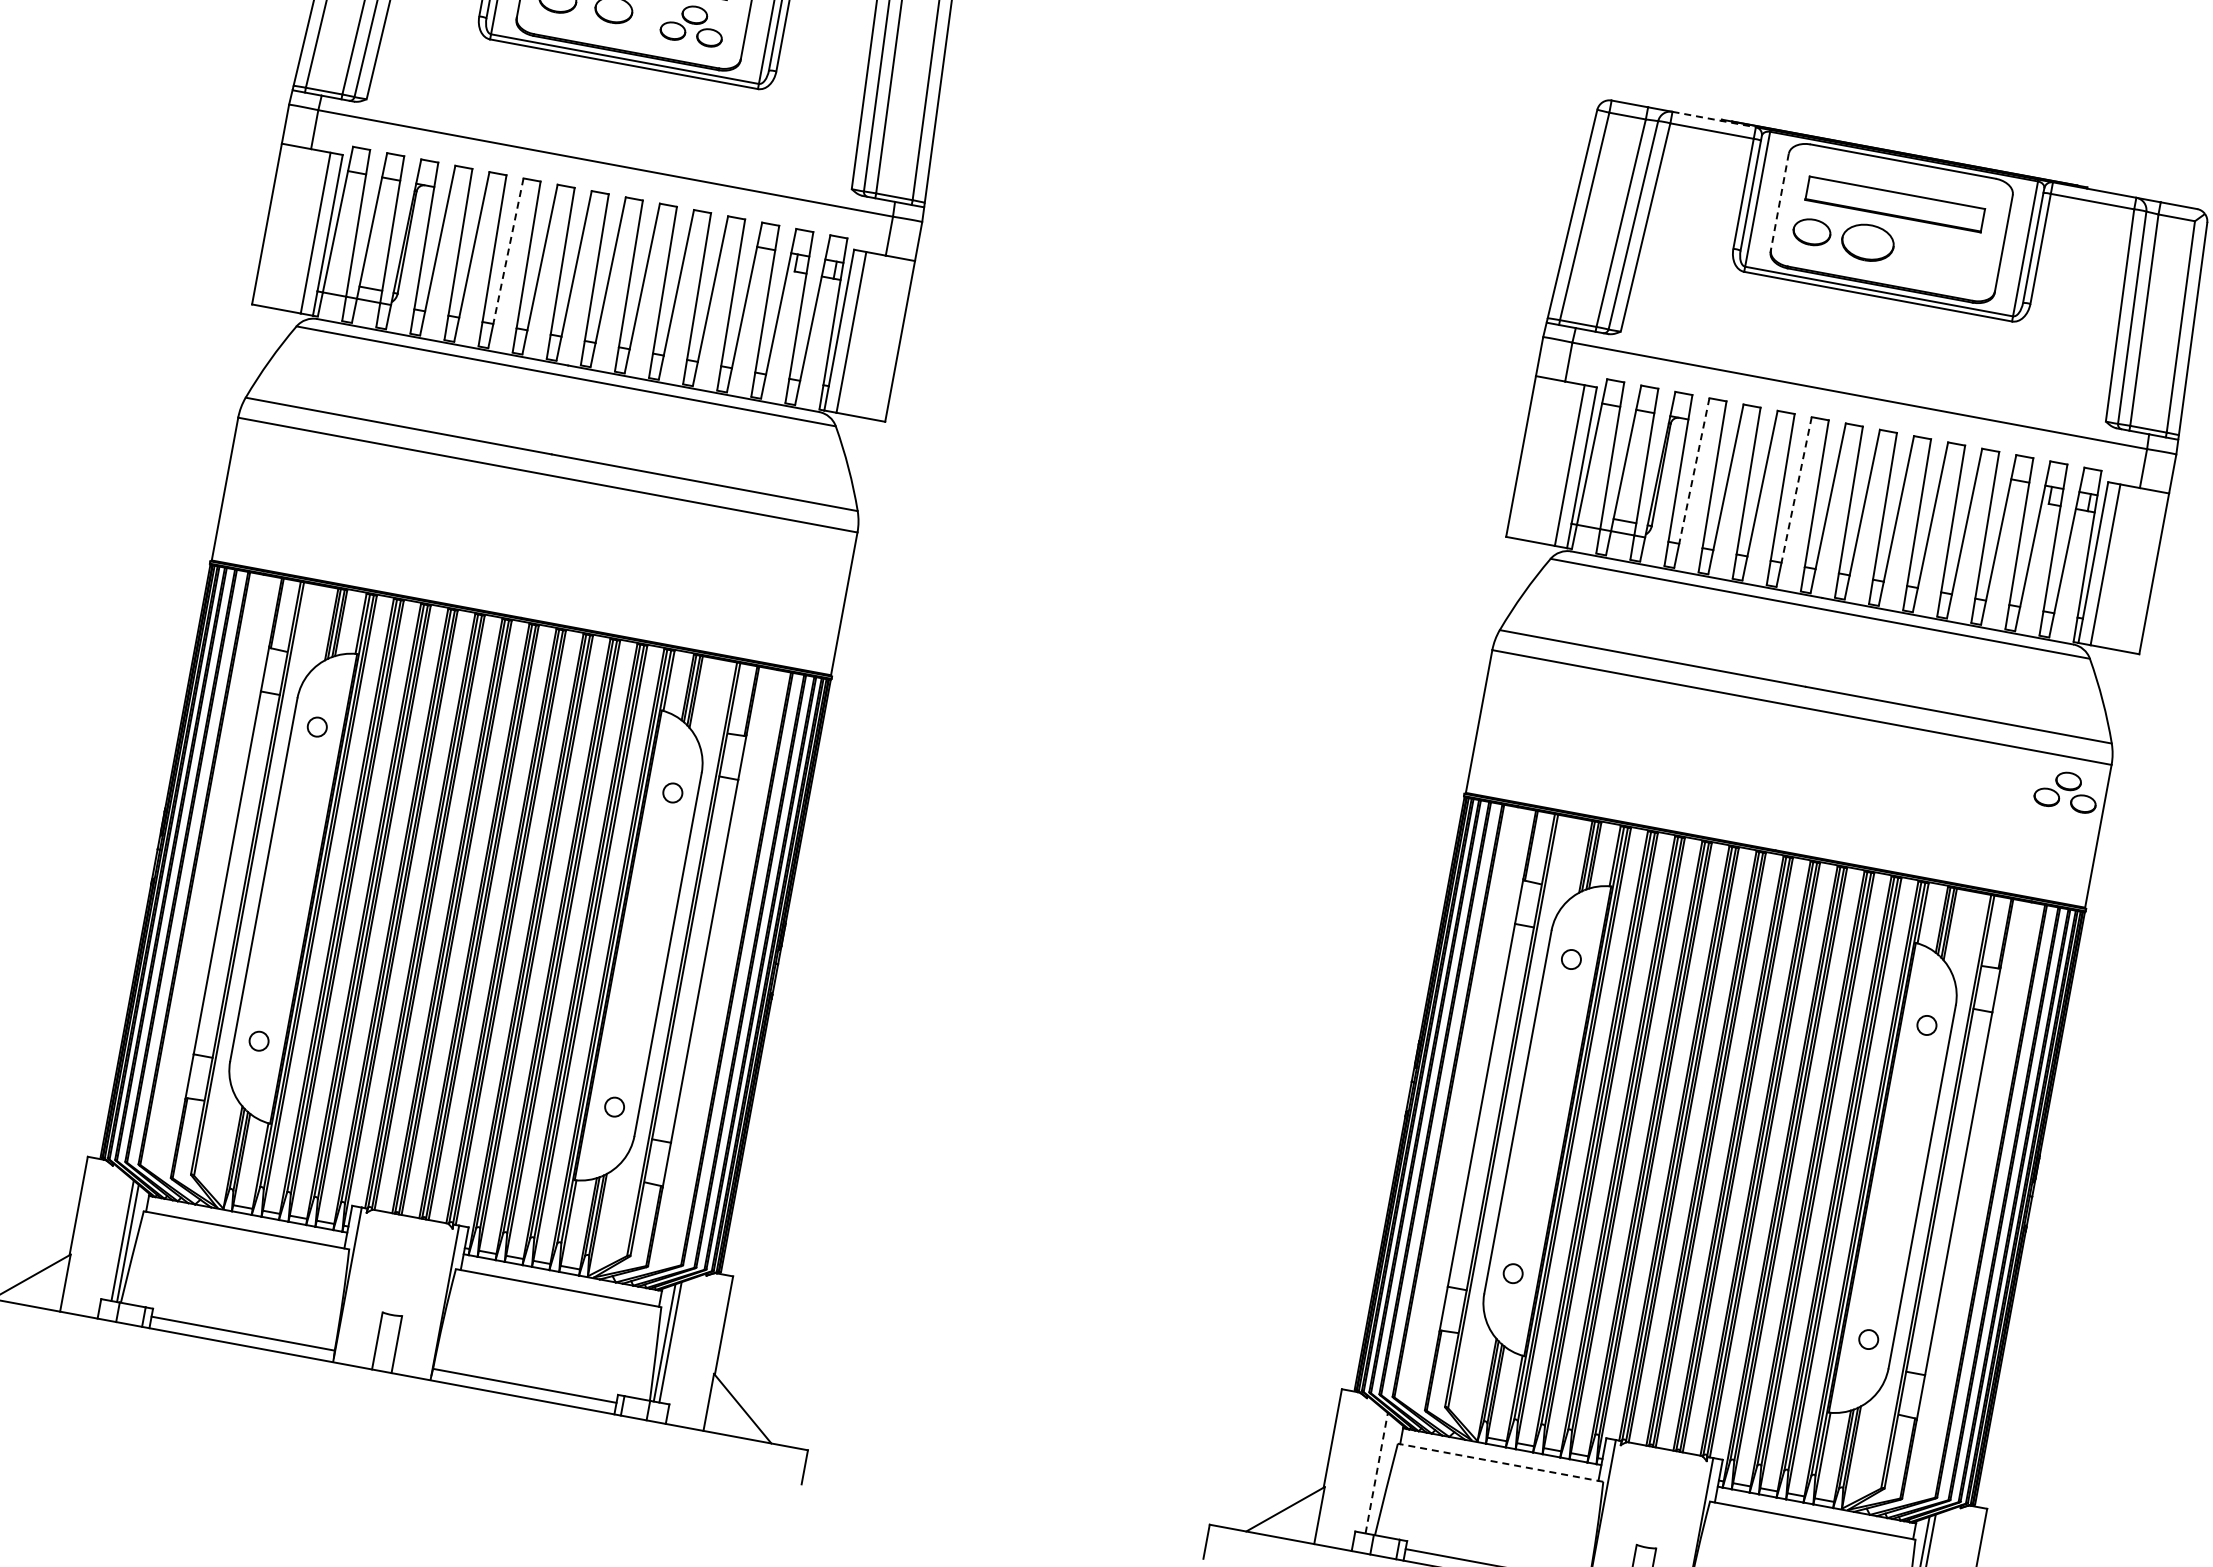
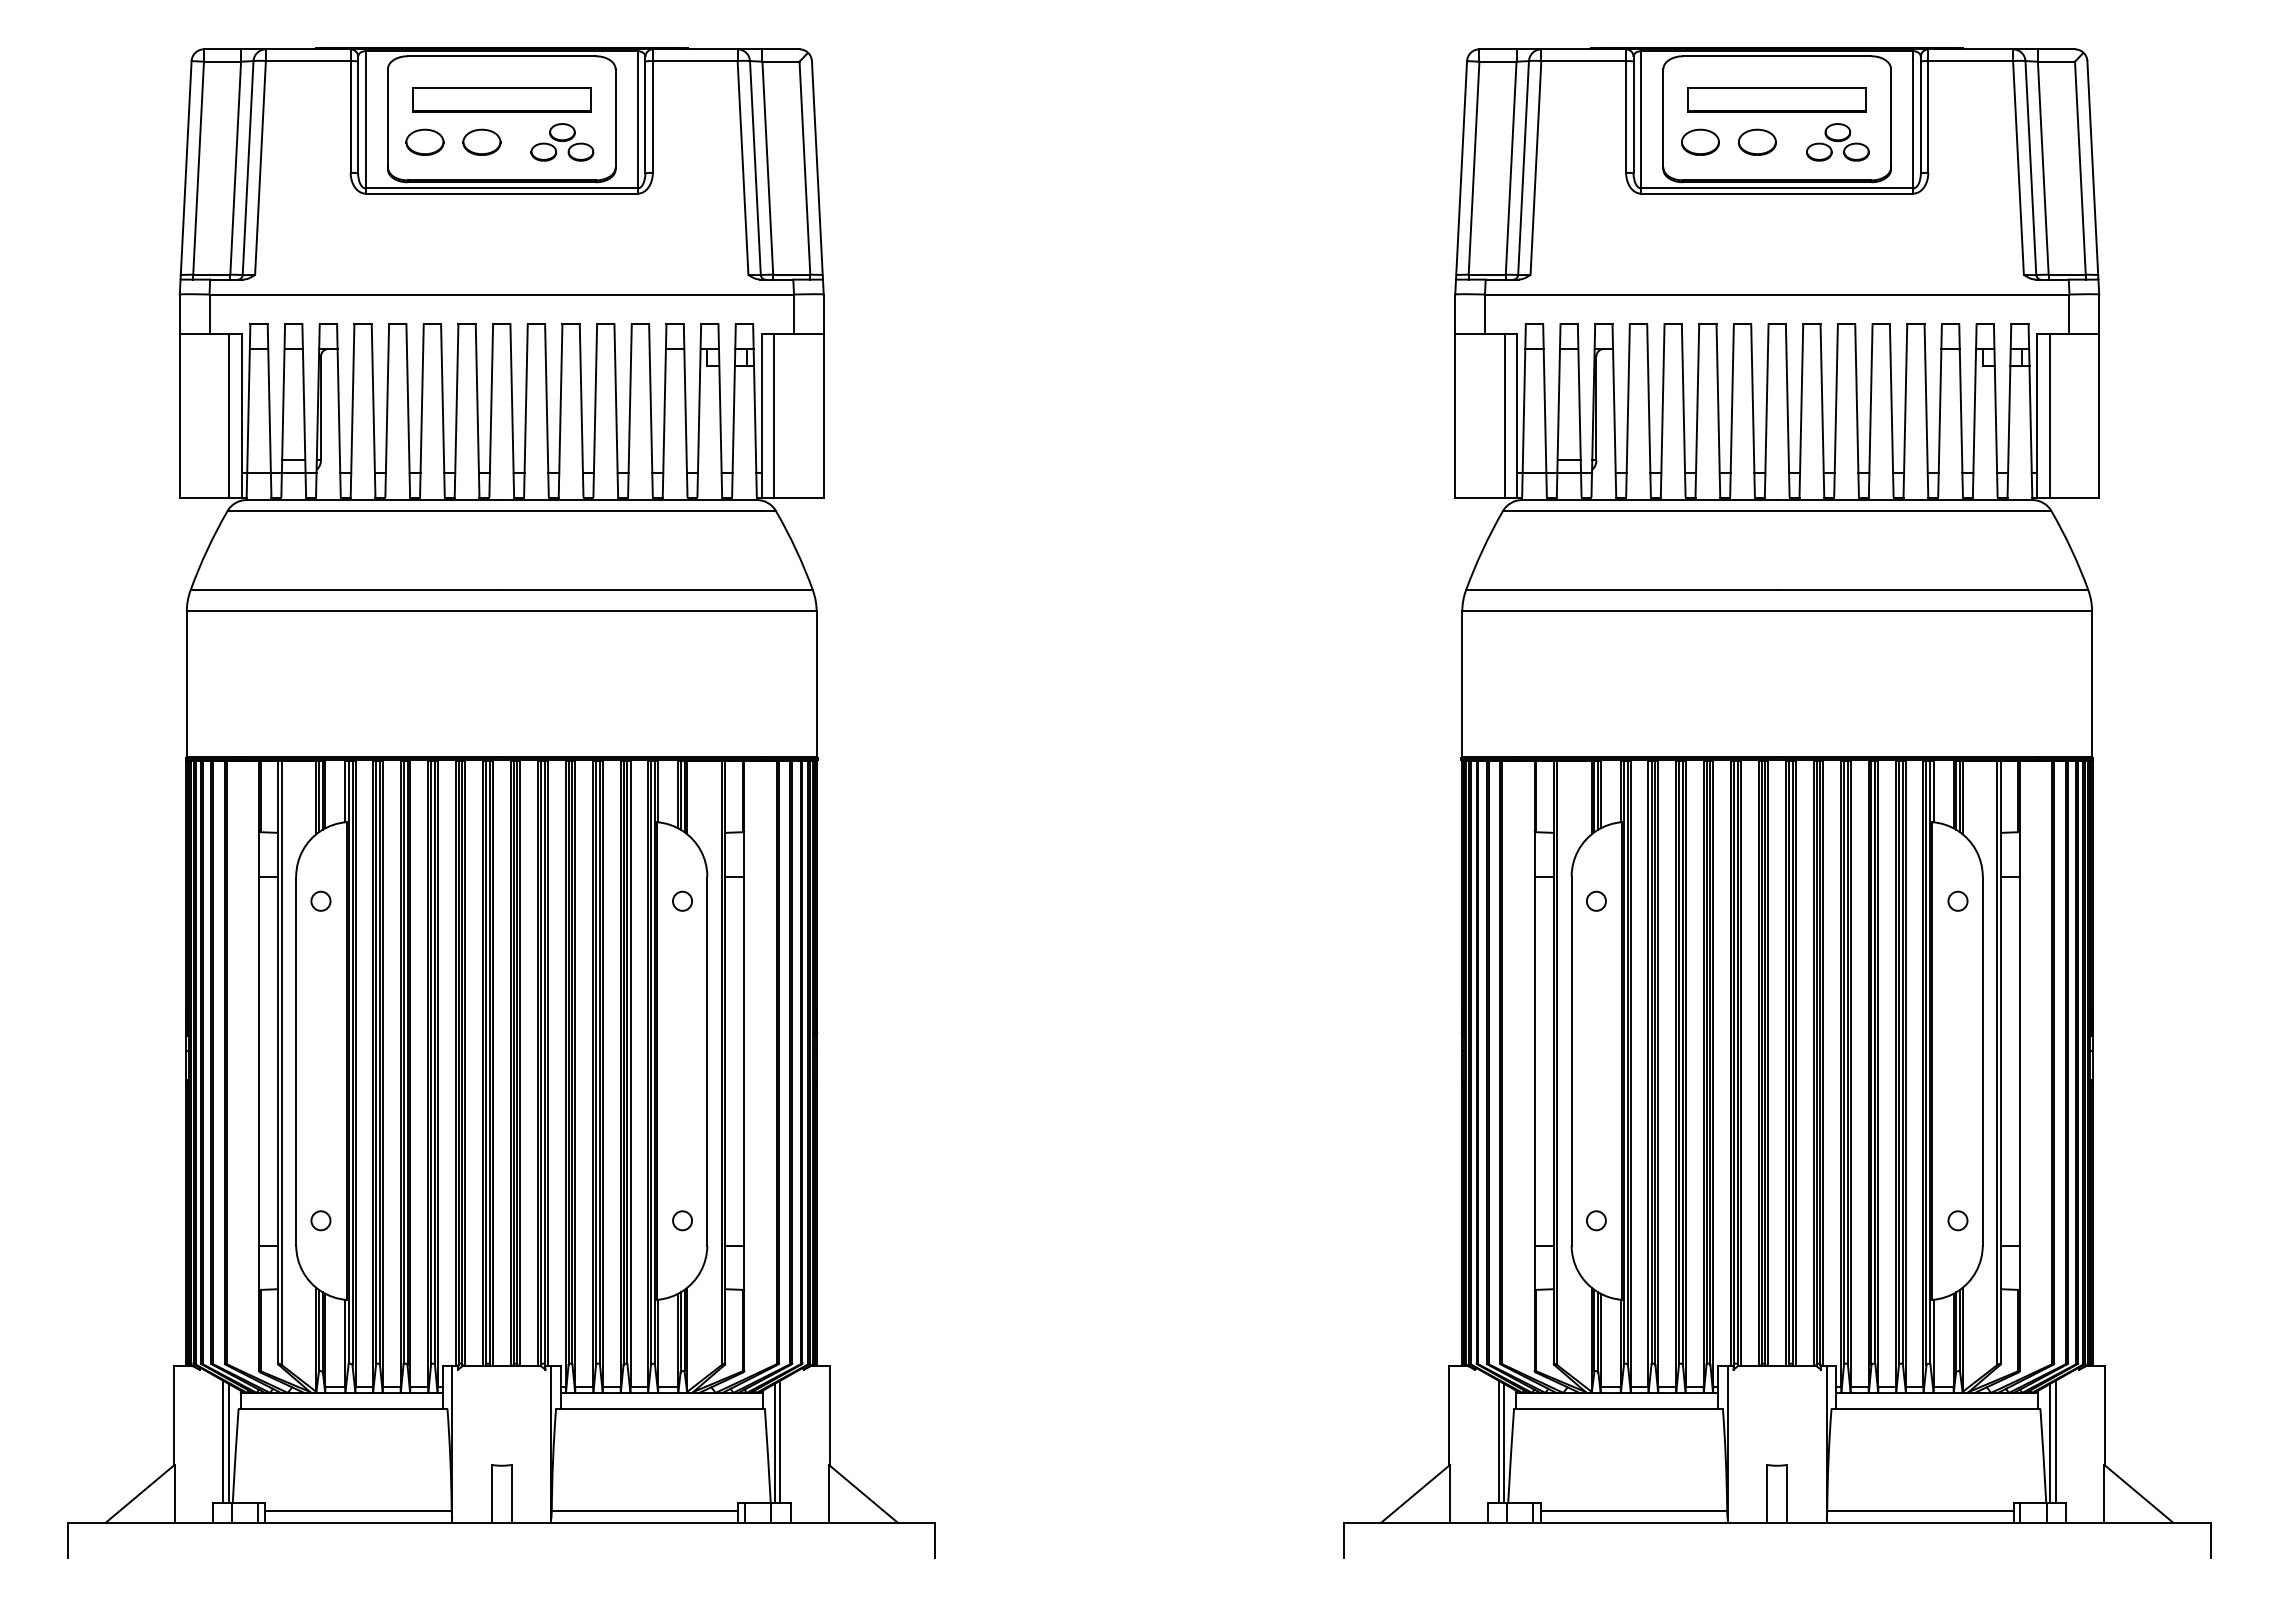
line: (1714, 119) -> (1584, 49), dashed -> solid
line: (1780, 202) -> (1663, 118), dashed -> solid
part: (1868, 241) -> (1757, 141), size x0.71
line: (508, 252) -> (422, 399), dashed -> solid
line: (1694, 471) -> (1628, 399), dashed -> solid
line: (1796, 490) -> (1732, 399), dashed -> solid
part: (2066, 791) -> (1837, 142), moved
line: (1499, 1463) -> (1617, 1409), dashed -> solid
line: (1376, 1472) -> (1498, 1441), dashed -> solid
line: (1382, 1475) -> (1504, 1443), added

